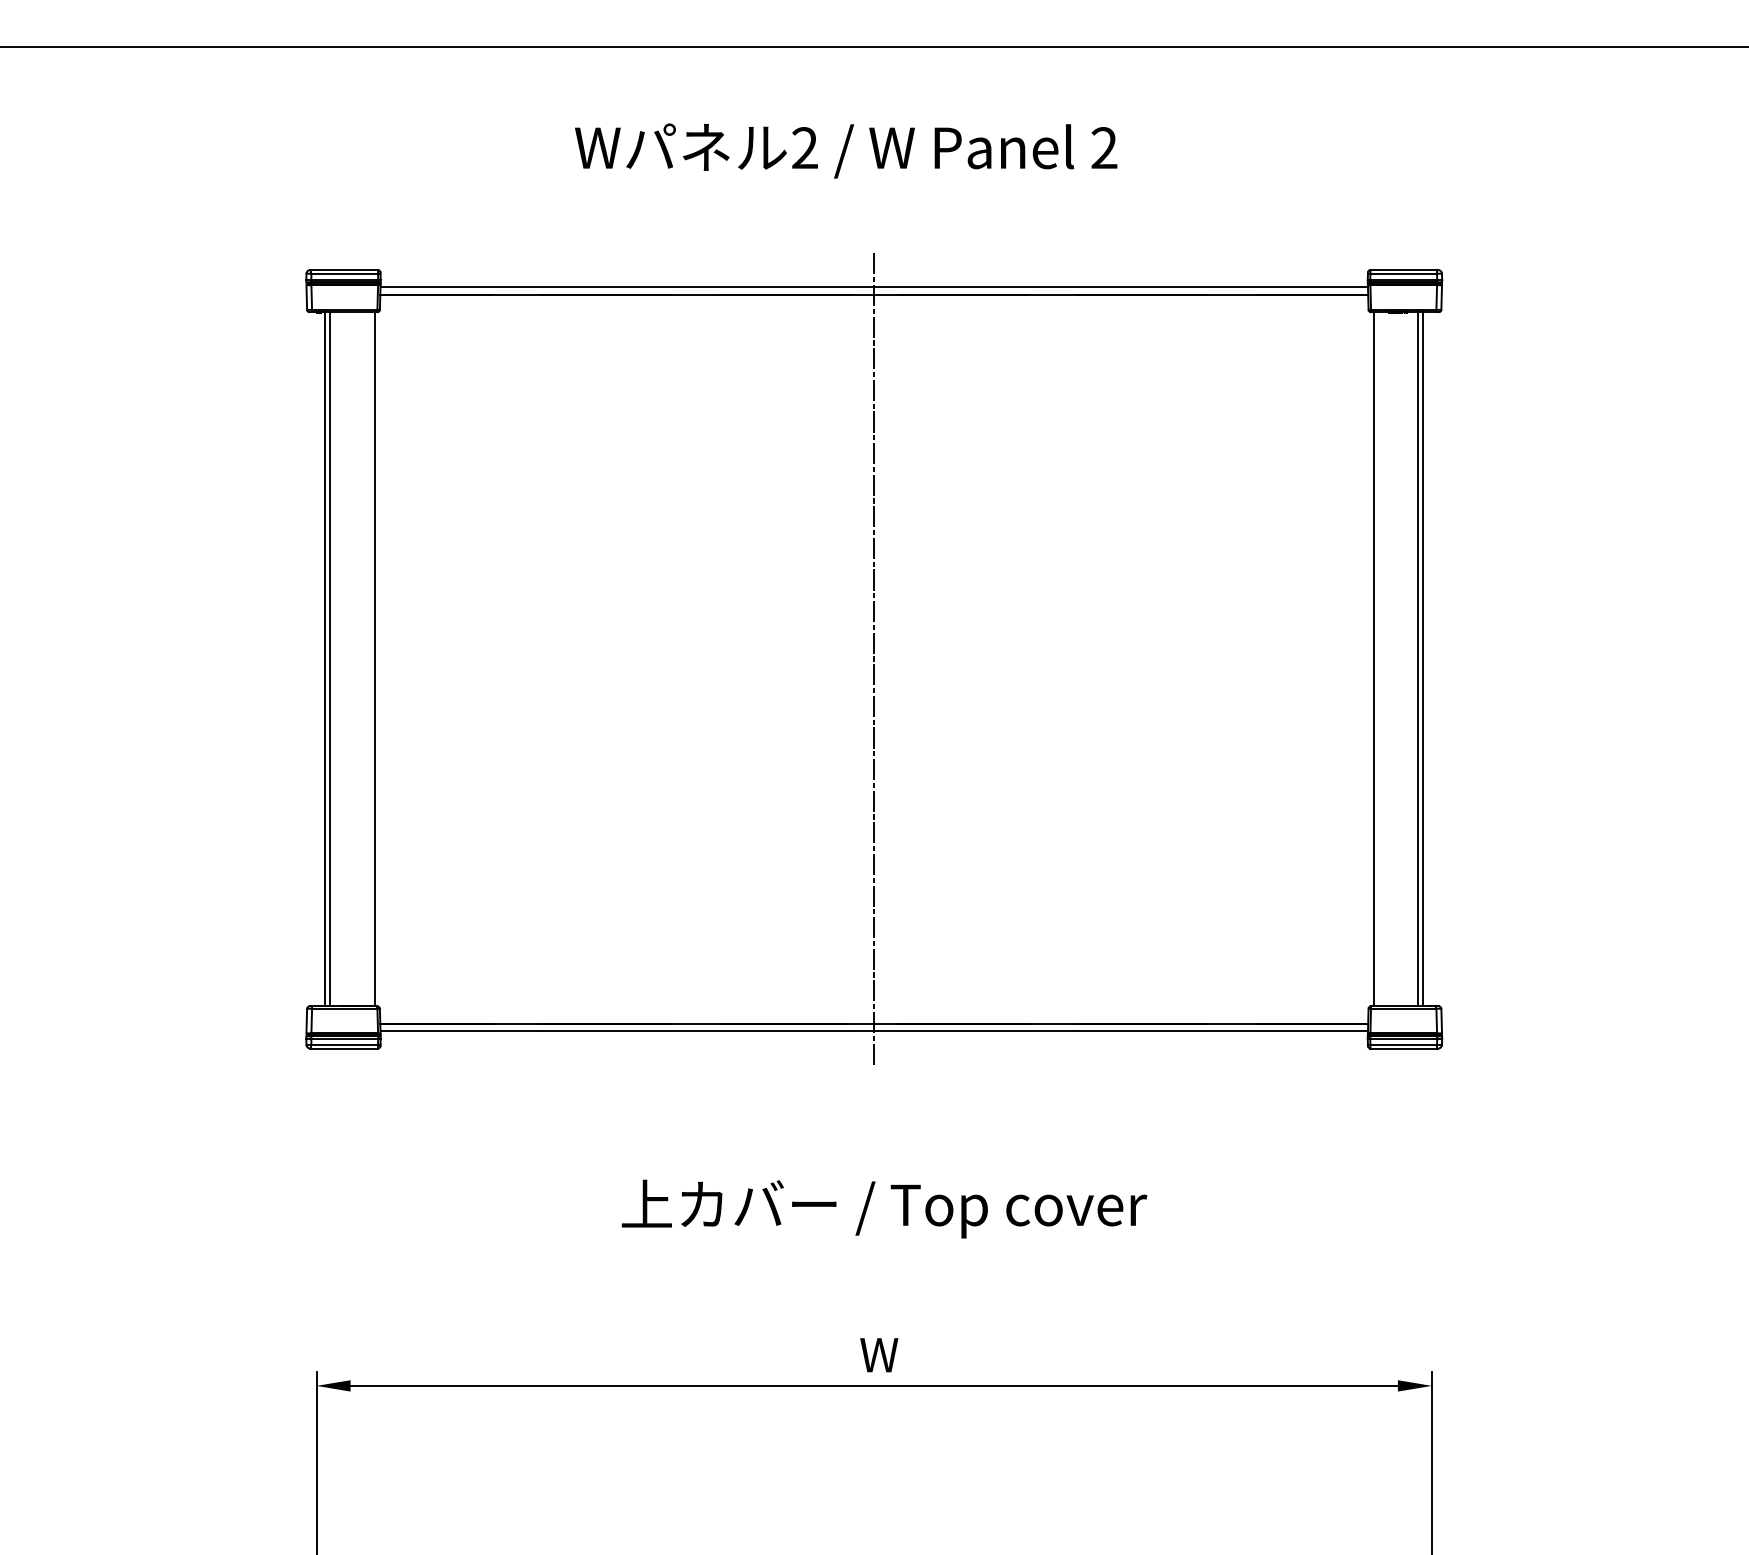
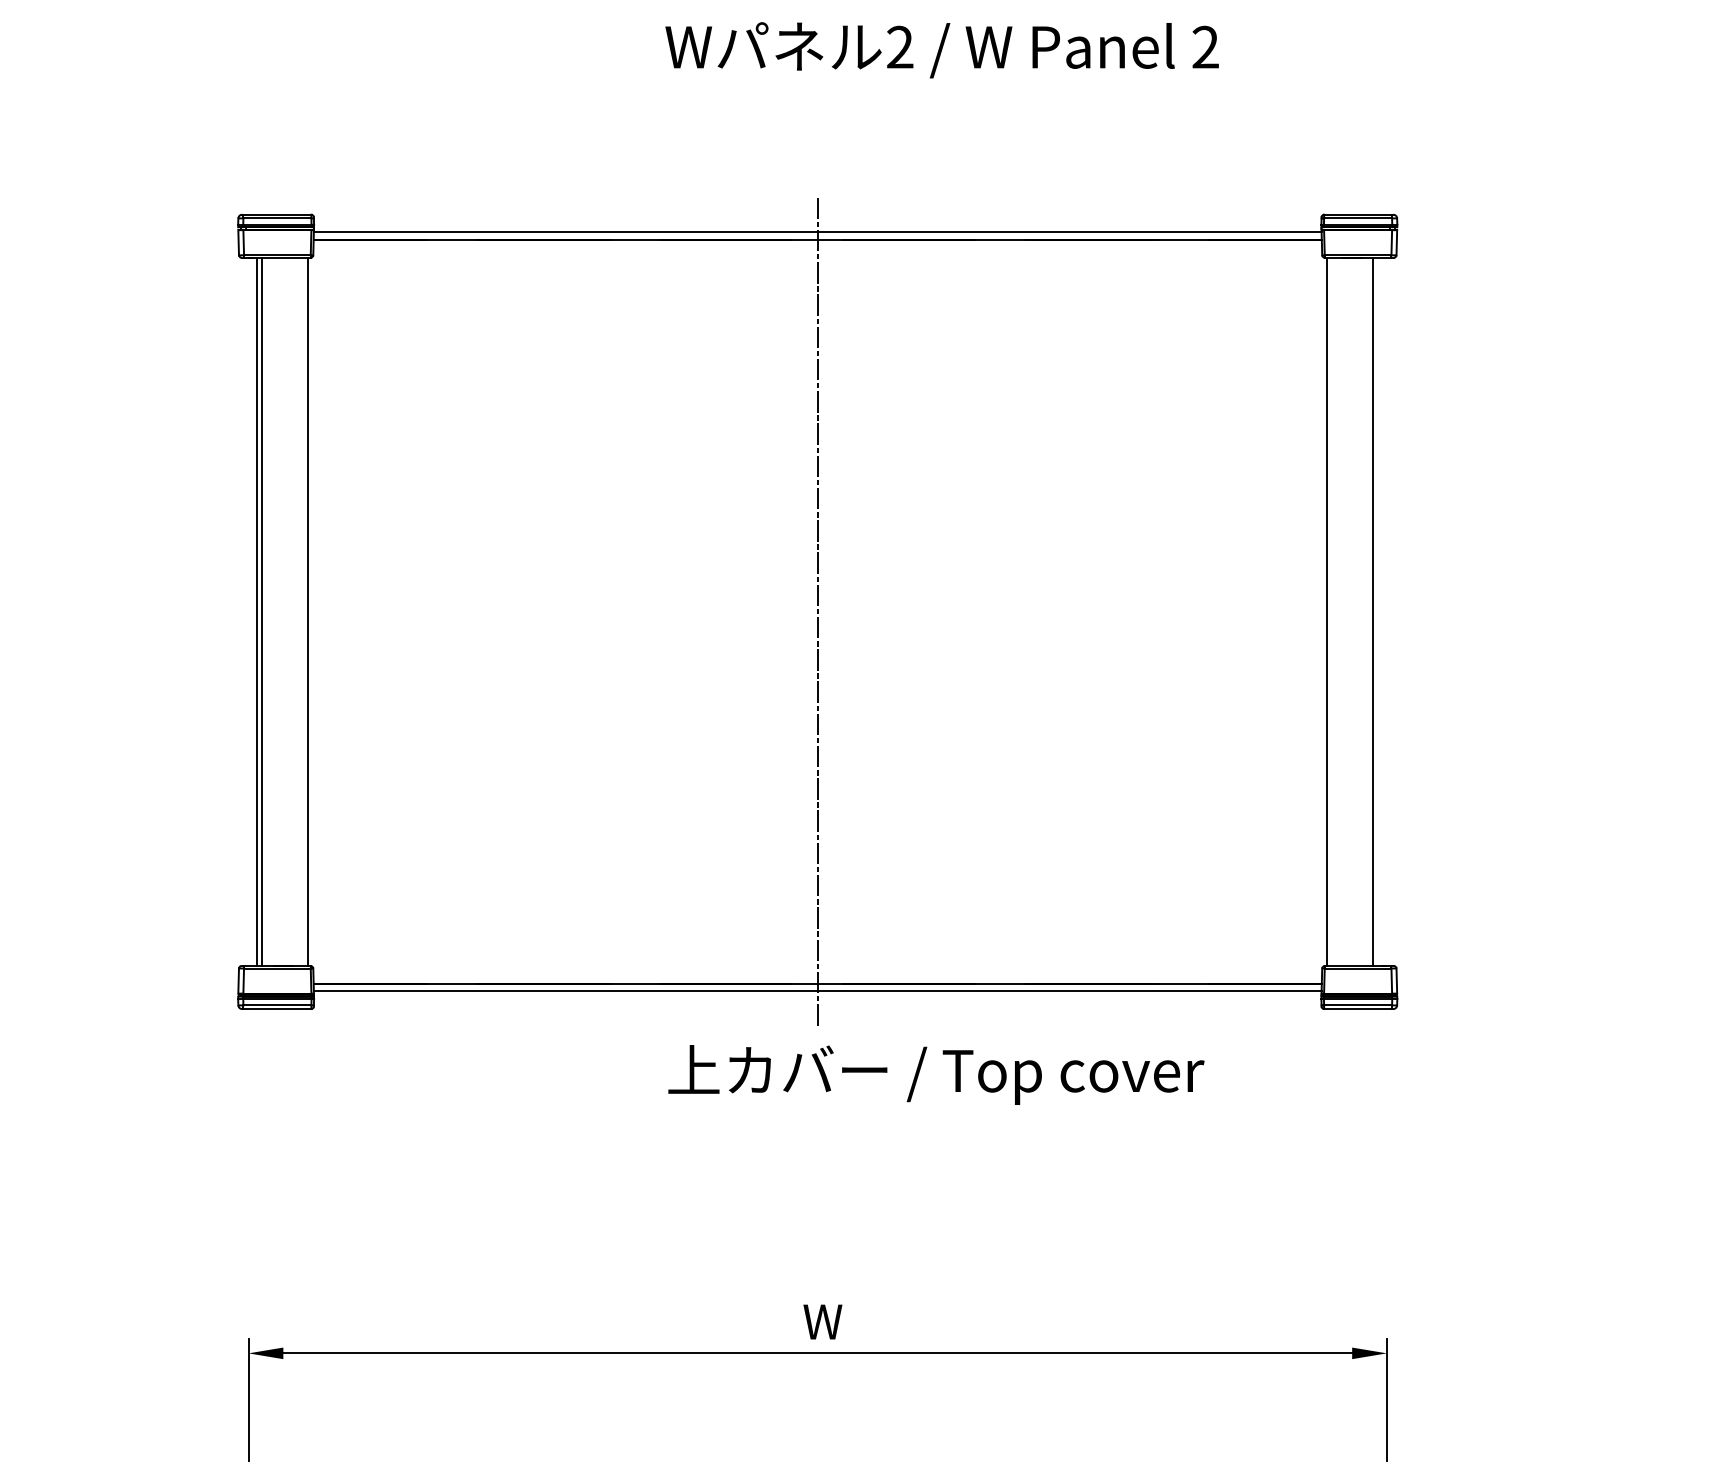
text: (846, 150) -> (942, 49), moved
line: (1423, 659) -> (1378, 612), removed
text: (884, 1208) -> (936, 1074), moved

